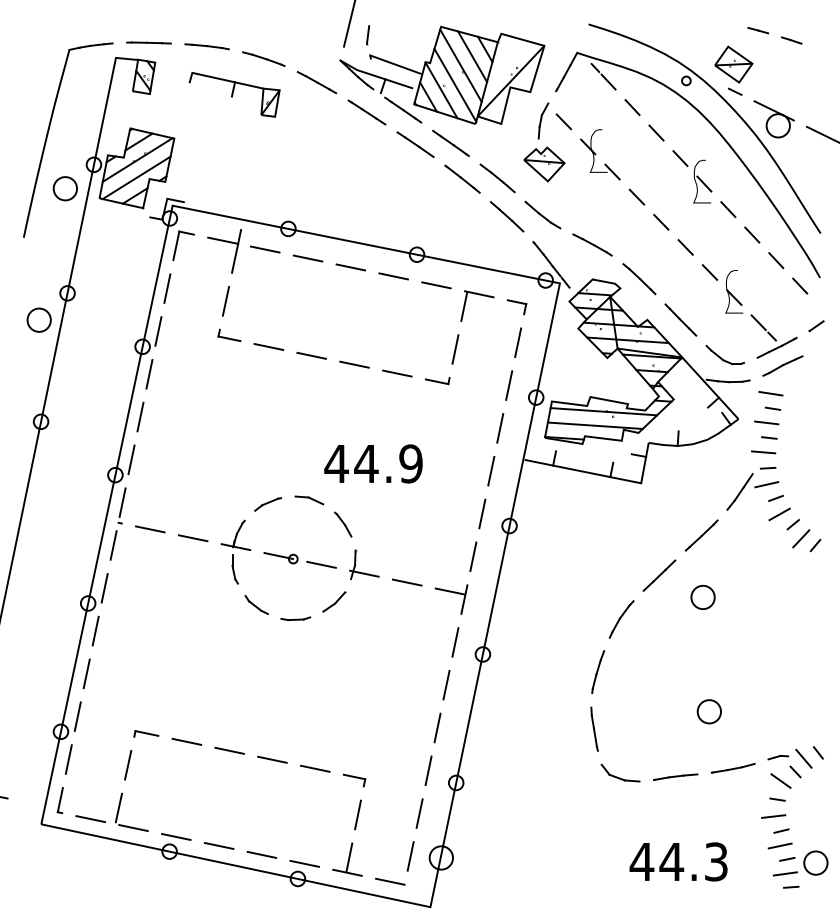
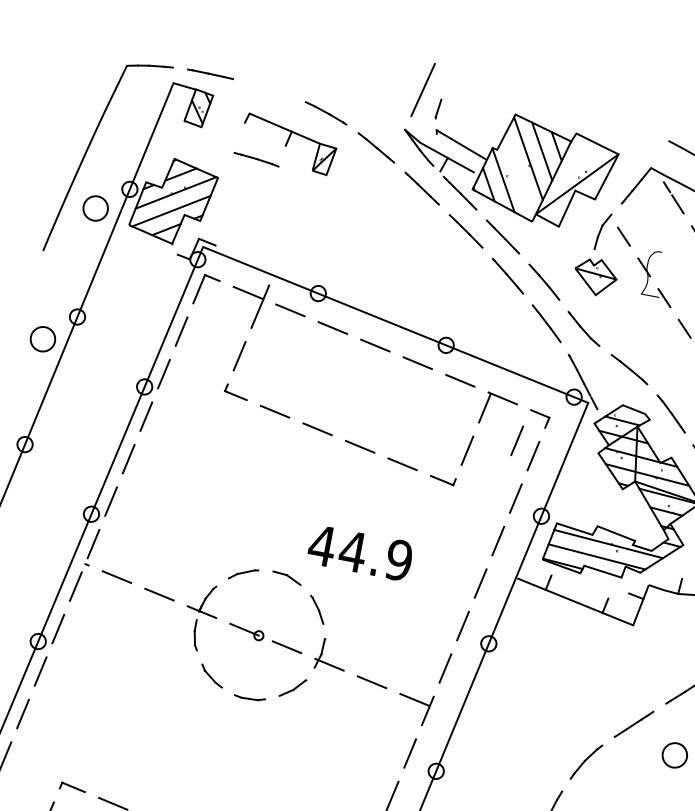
line: (206, 46) -> (256, 159), moved
line: (455, 84) -> (519, 176), removed
line: (500, 331) -> (517, 440), added

